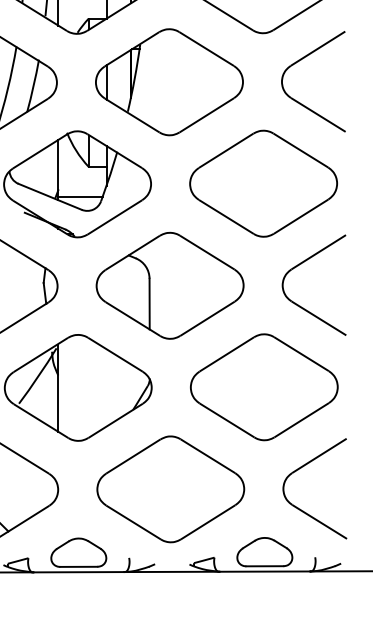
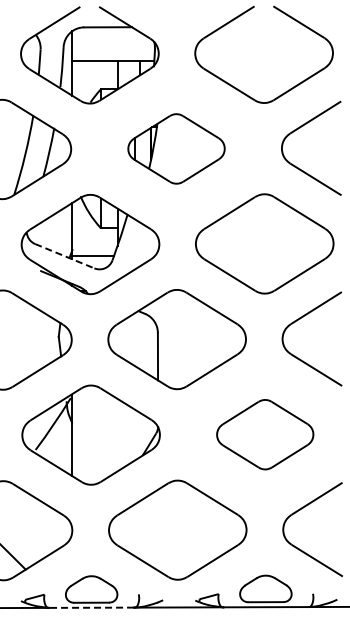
part: (169, 81) -> (176, 148), size x0.7
line: (50, 197) -> (65, 256), solid -> dashed
part: (263, 387) -> (264, 434), size x0.7
line: (78, 571) -> (91, 607), solid -> dashed

